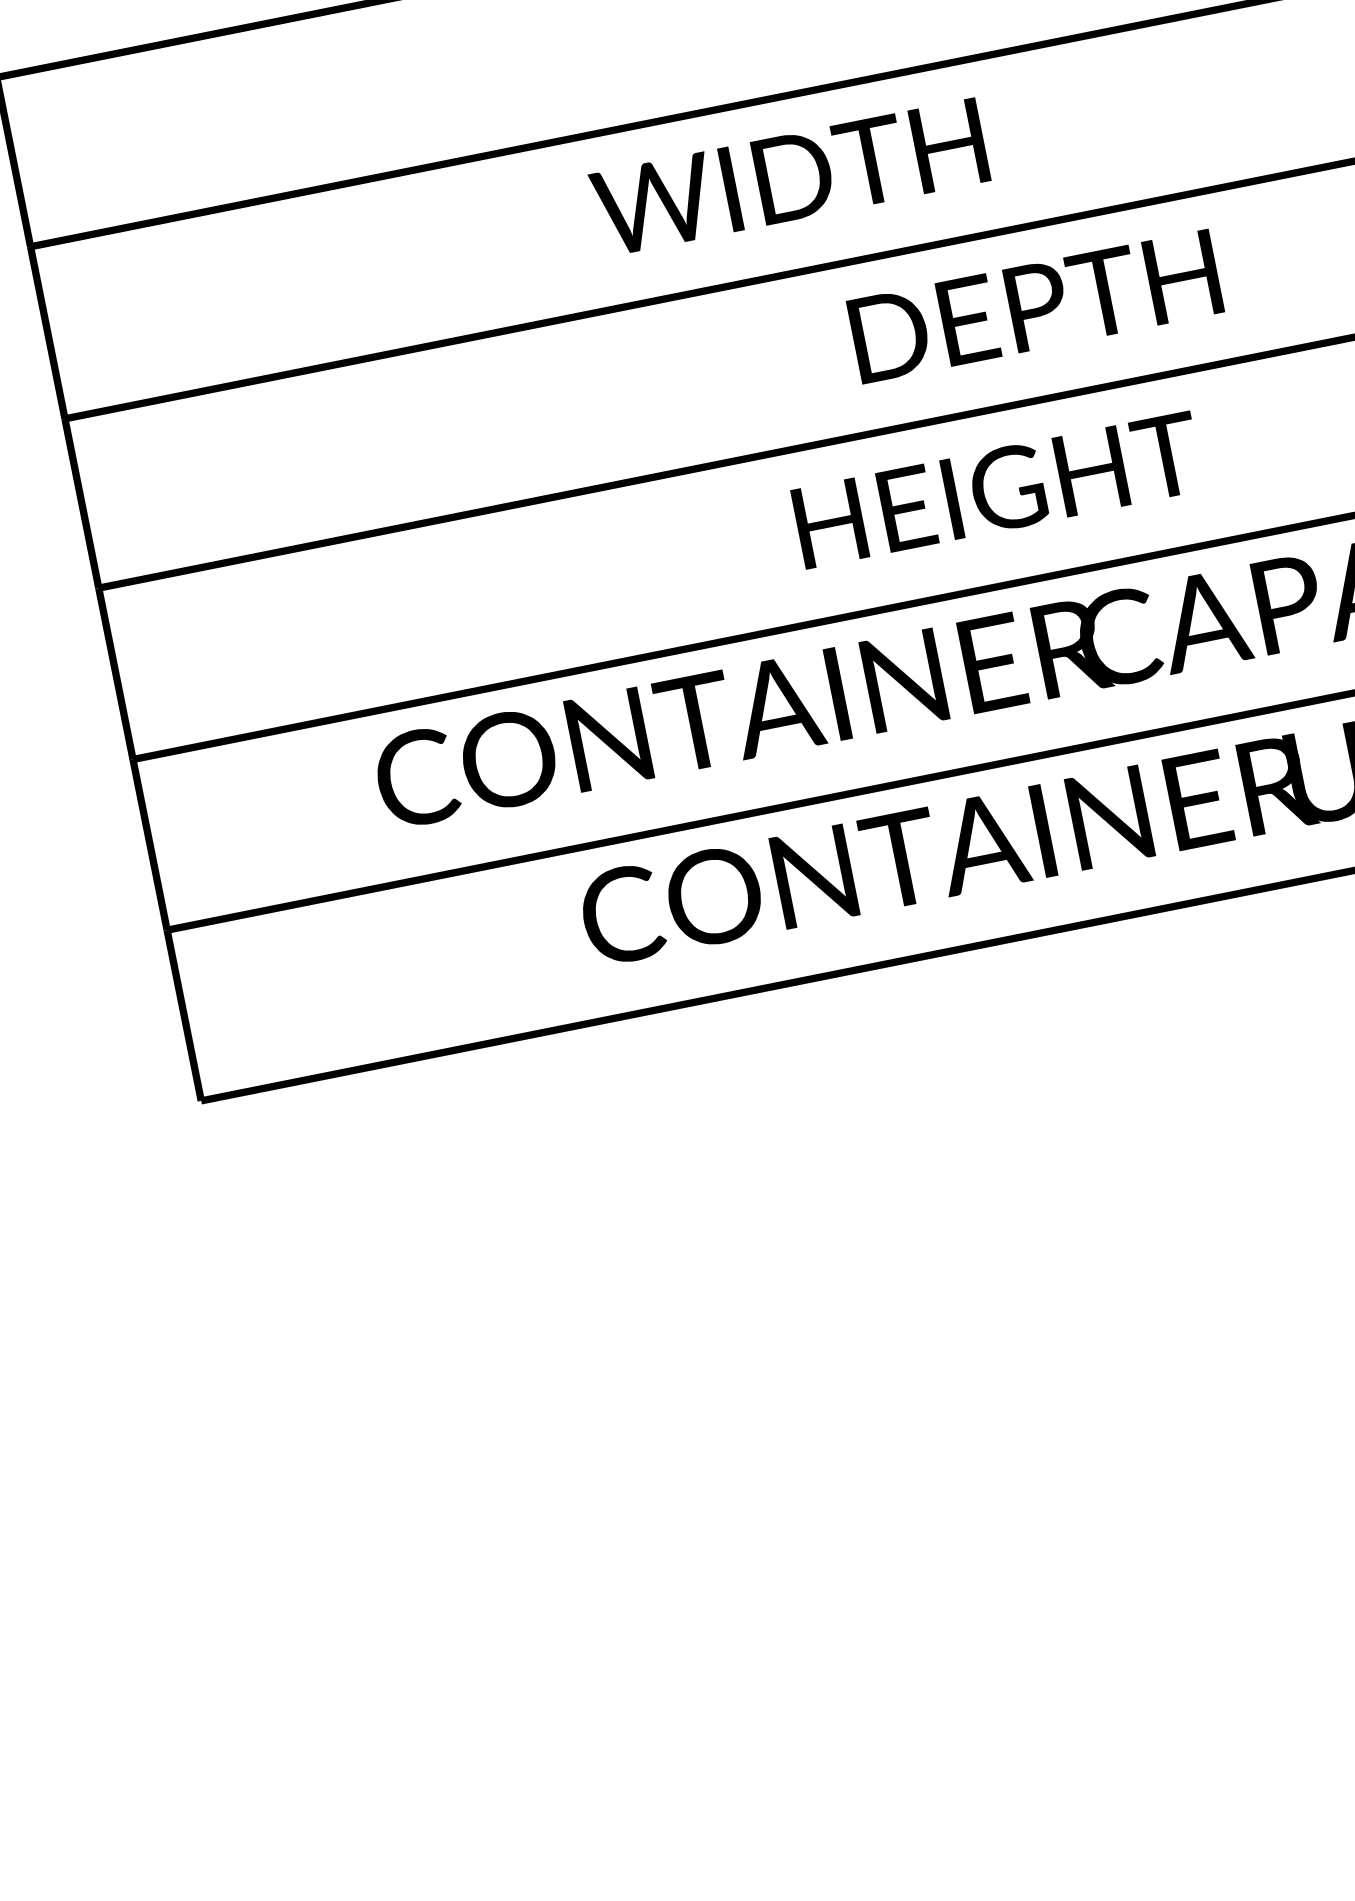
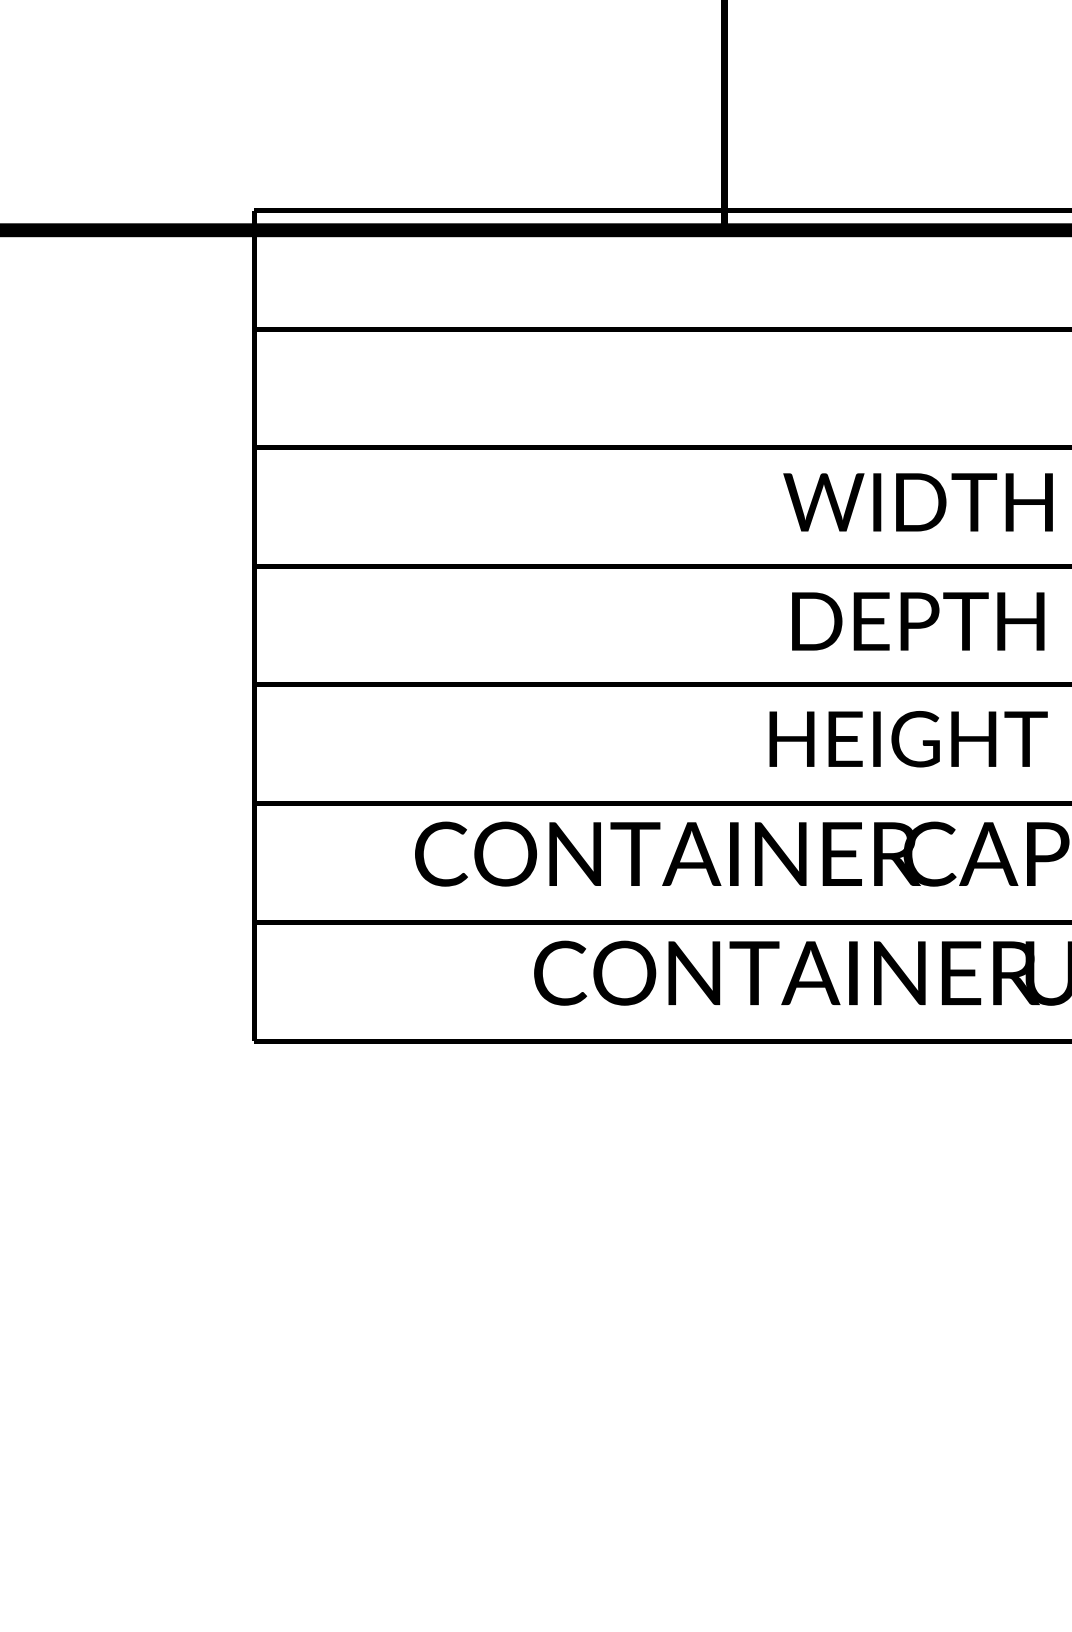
text: (788, 177) -> (917, 502), moved
text: (997, 490) -> (908, 739), moved

